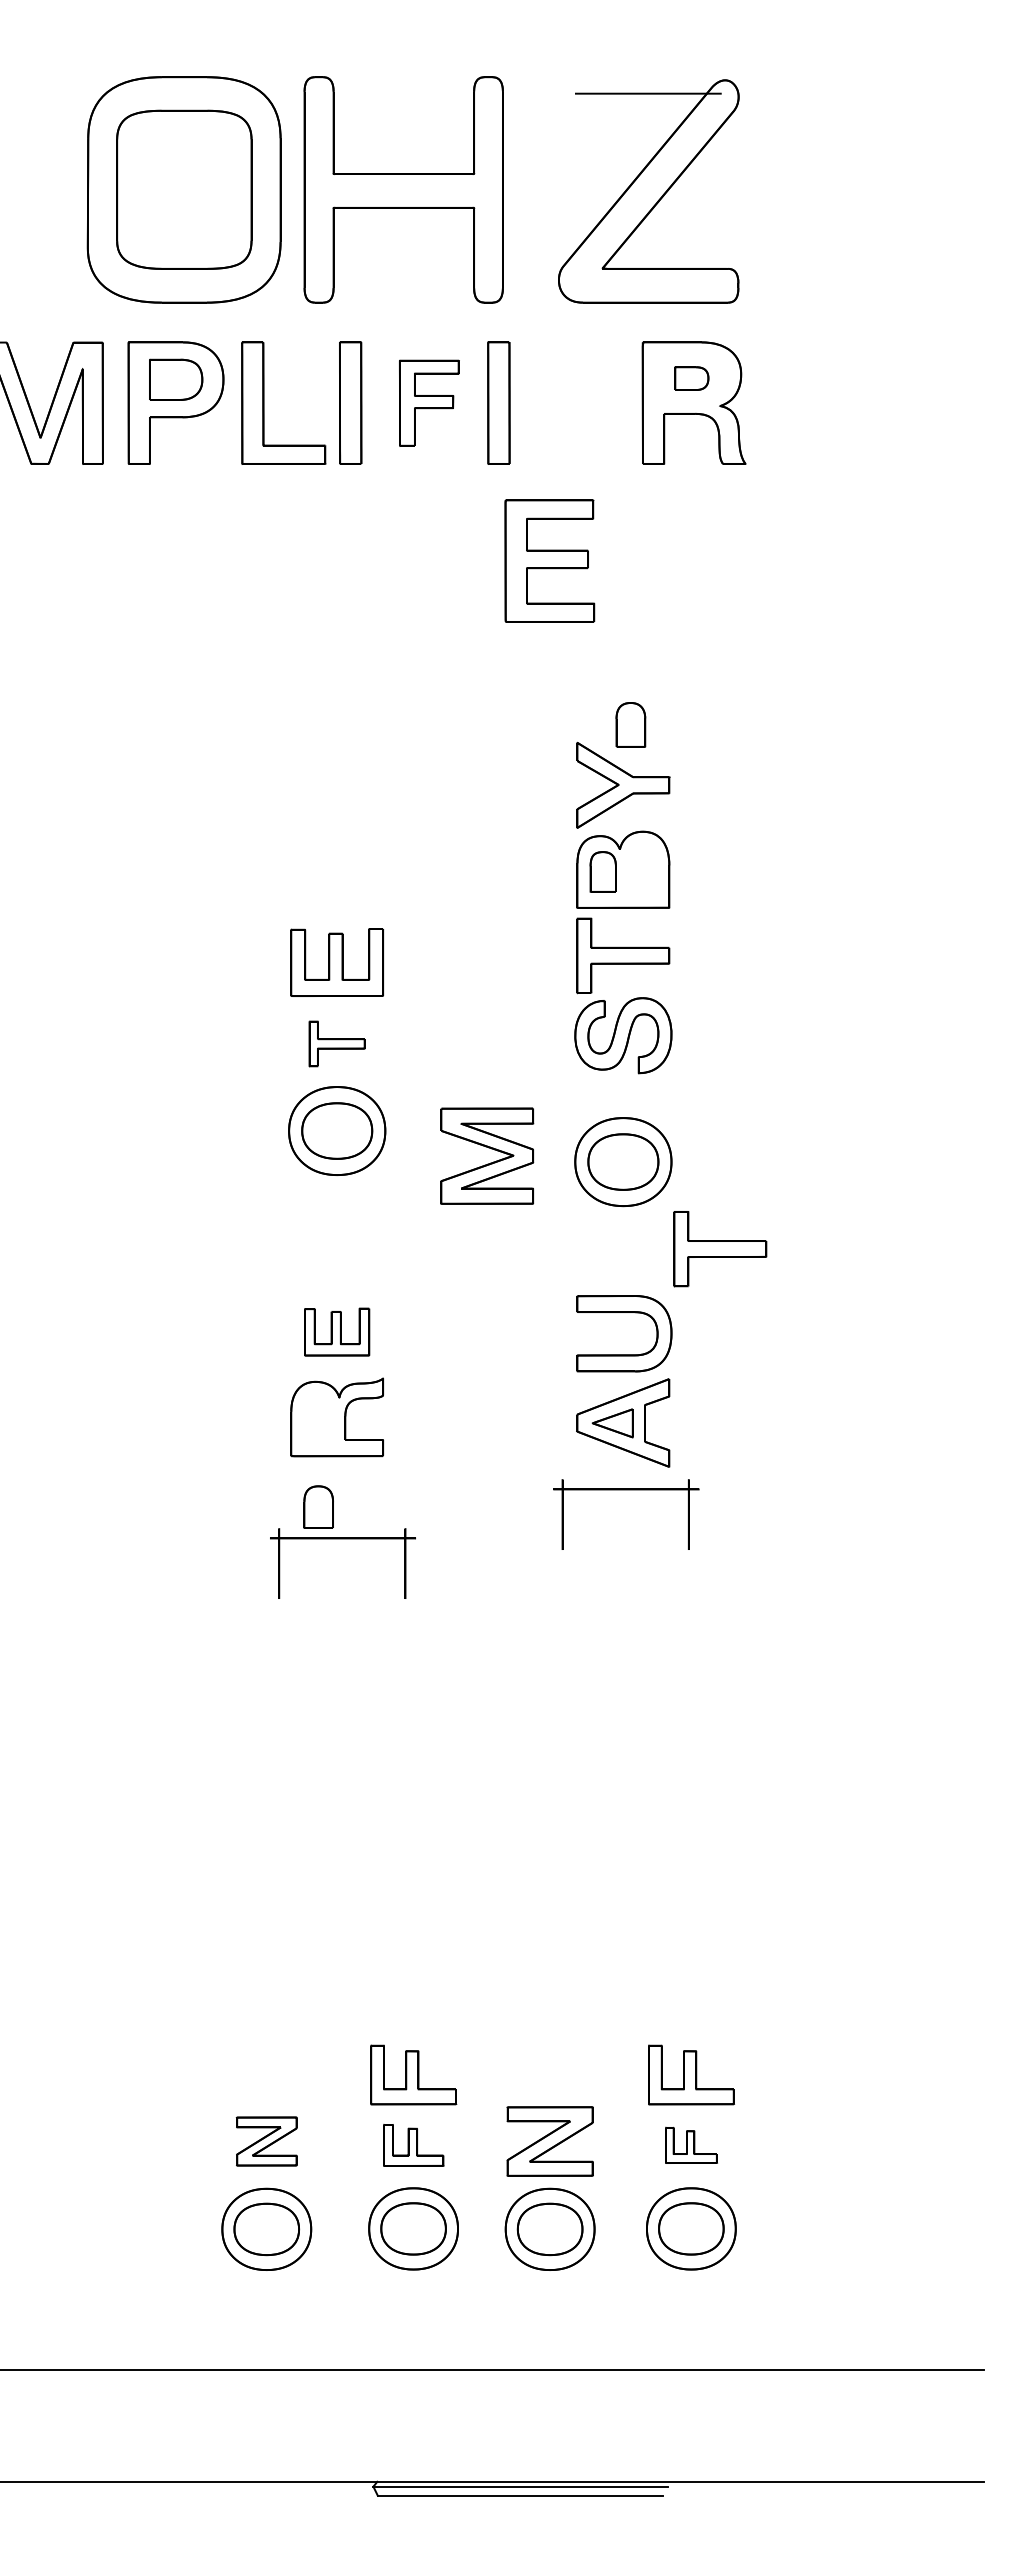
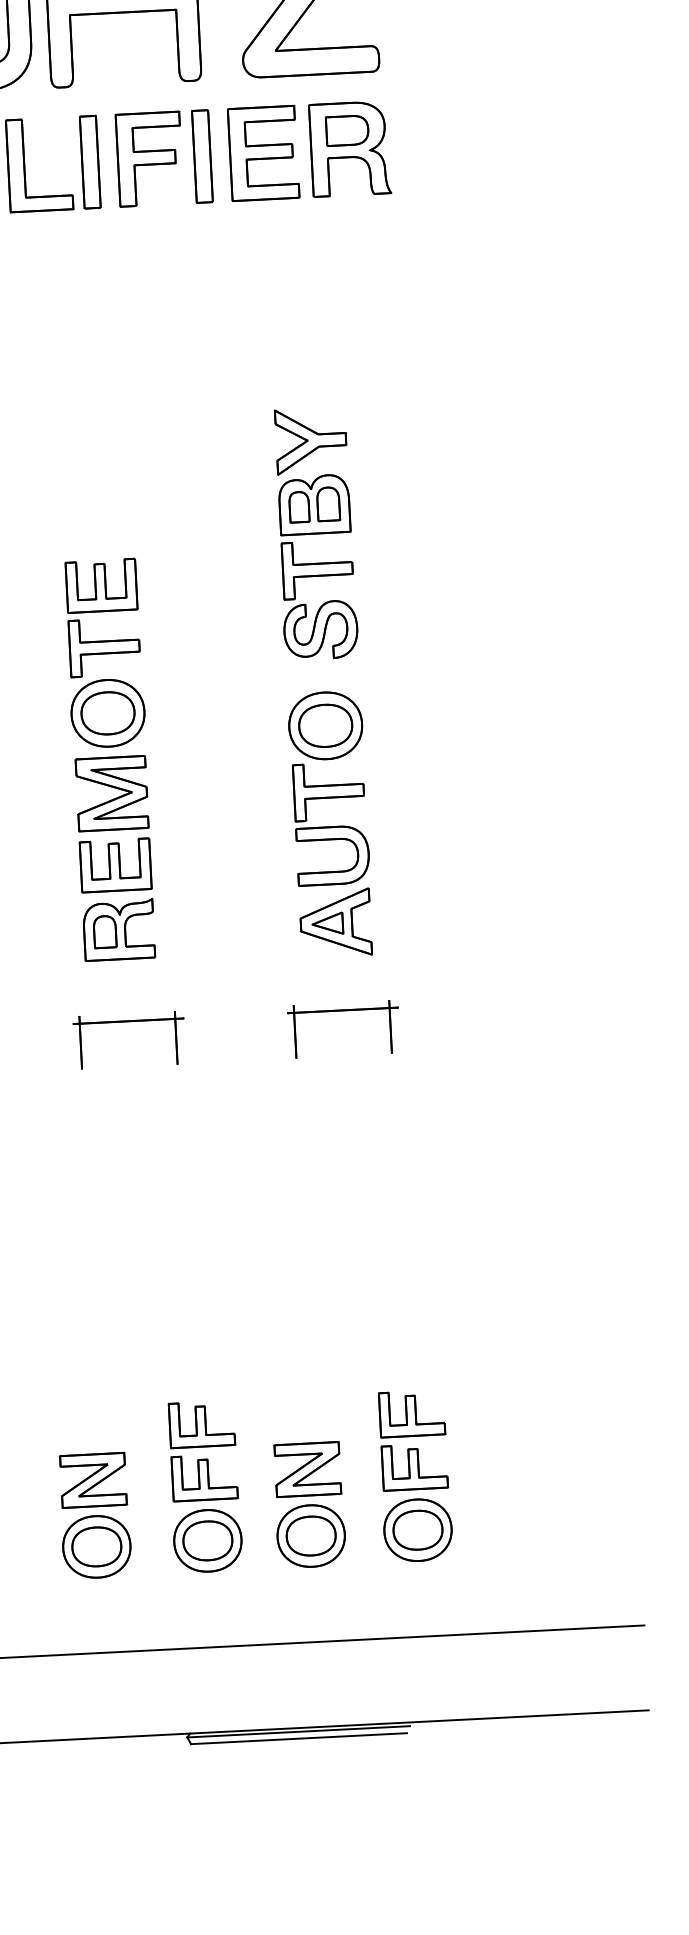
part: (691, 378) -> (347, 130), size x1.67
part: (429, 403) -> (149, 159), size x1.43
part: (549, 560) -> (263, 152), moved
part: (630, 724) -> (328, 503), moved
part: (336, 1043) -> (104, 647), size x1.67
part: (488, 1148) -> (112, 787), moved
part: (720, 1249) -> (329, 791), moved
part: (336, 1331) -> (115, 865), size x1.43
part: (626, 1490) -> (342, 1011), moved
part: (318, 1506) -> (104, 931), moved
part: (266, 2141) -> (93, 1480), size x1.43
part: (413, 2145) -> (204, 1477), size x1.43
part: (691, 2145) -> (414, 1467), size x1.67

